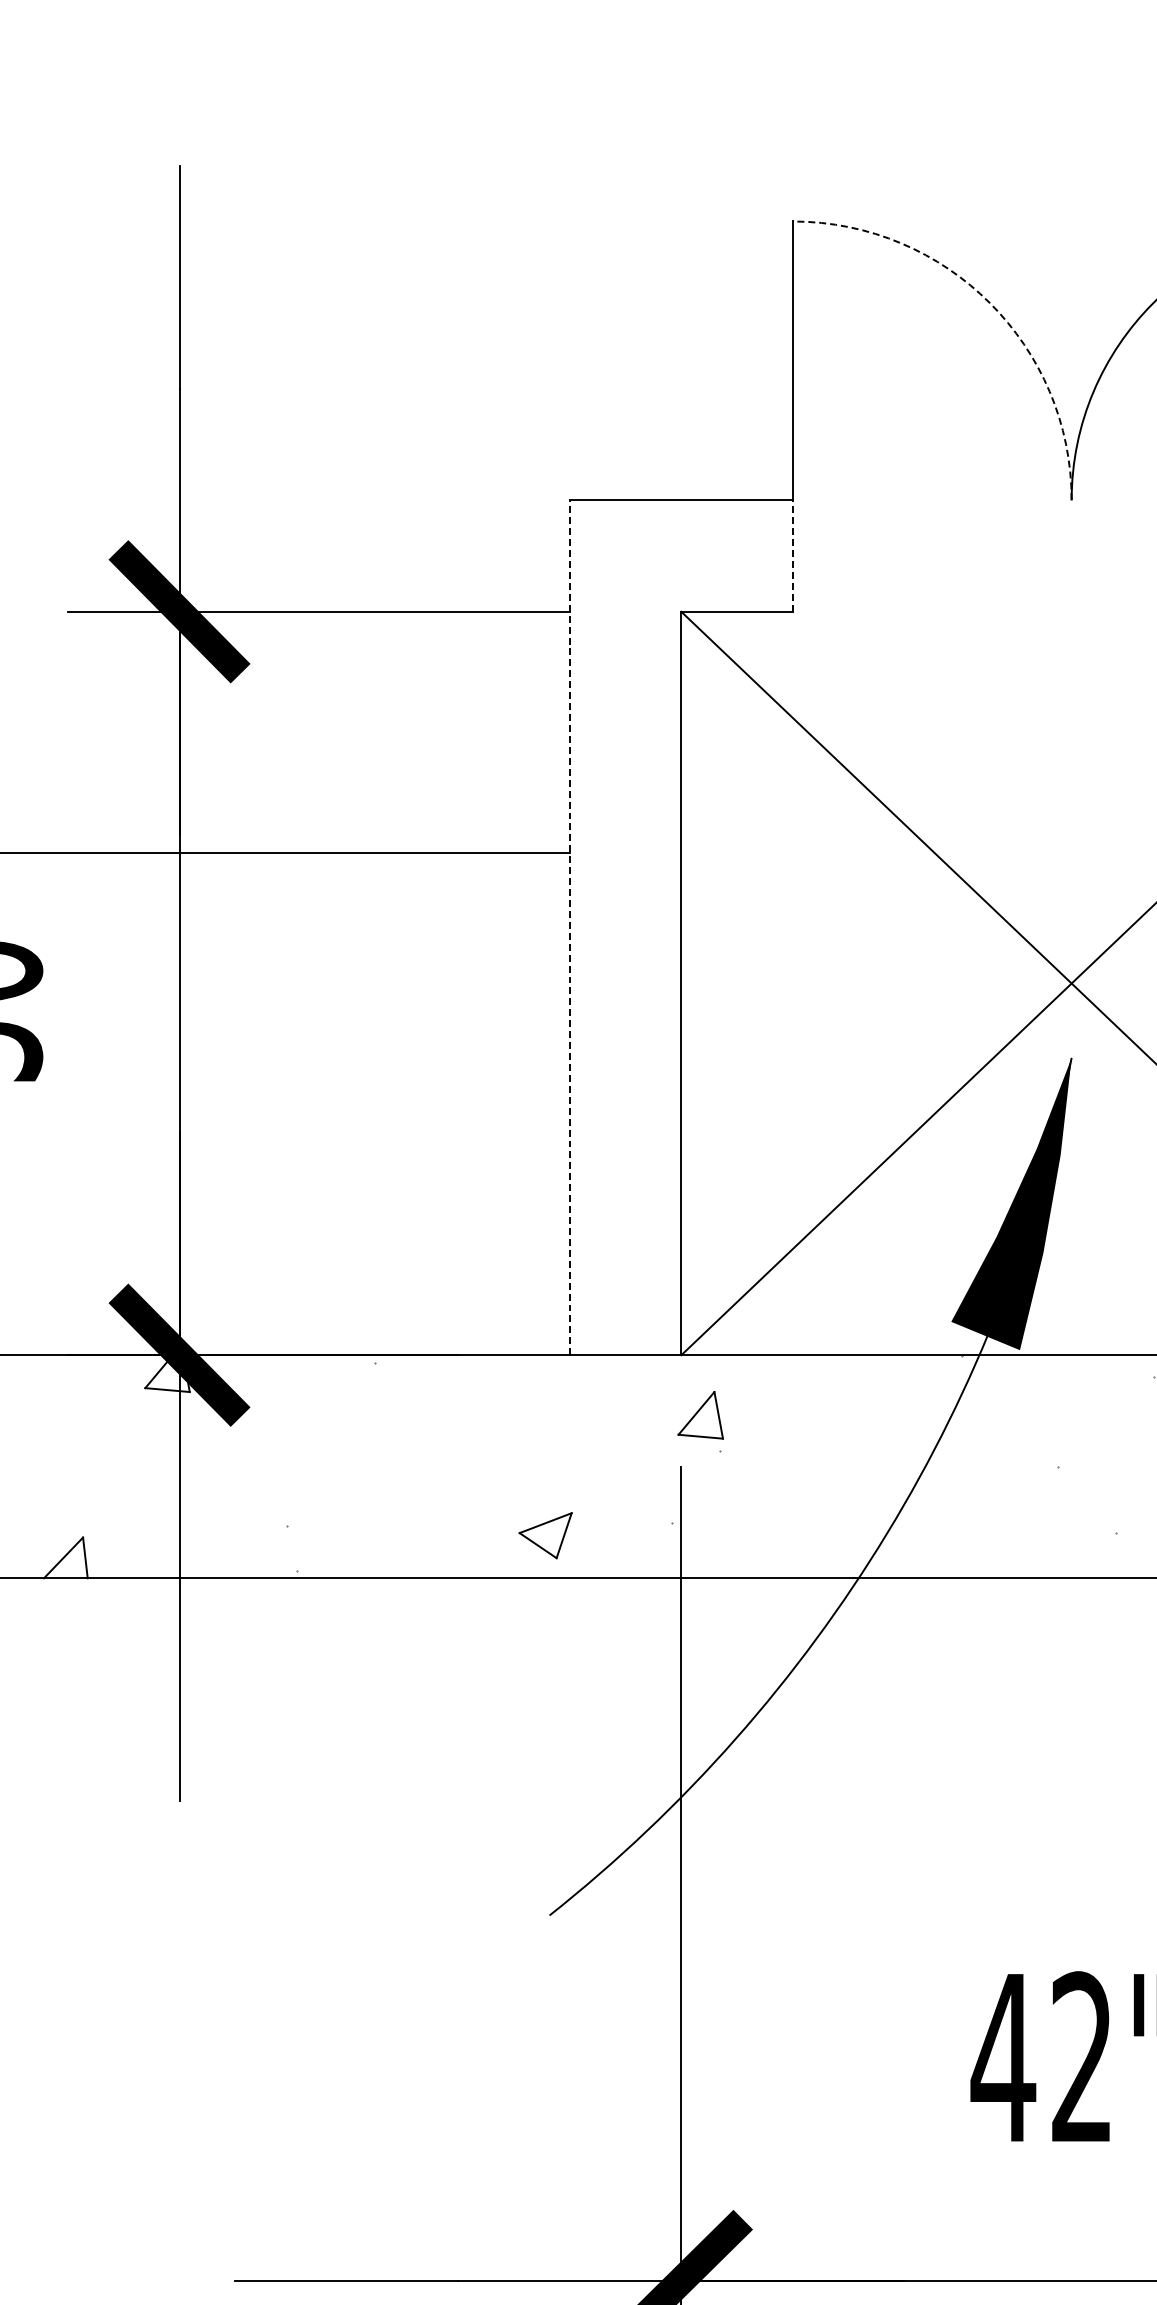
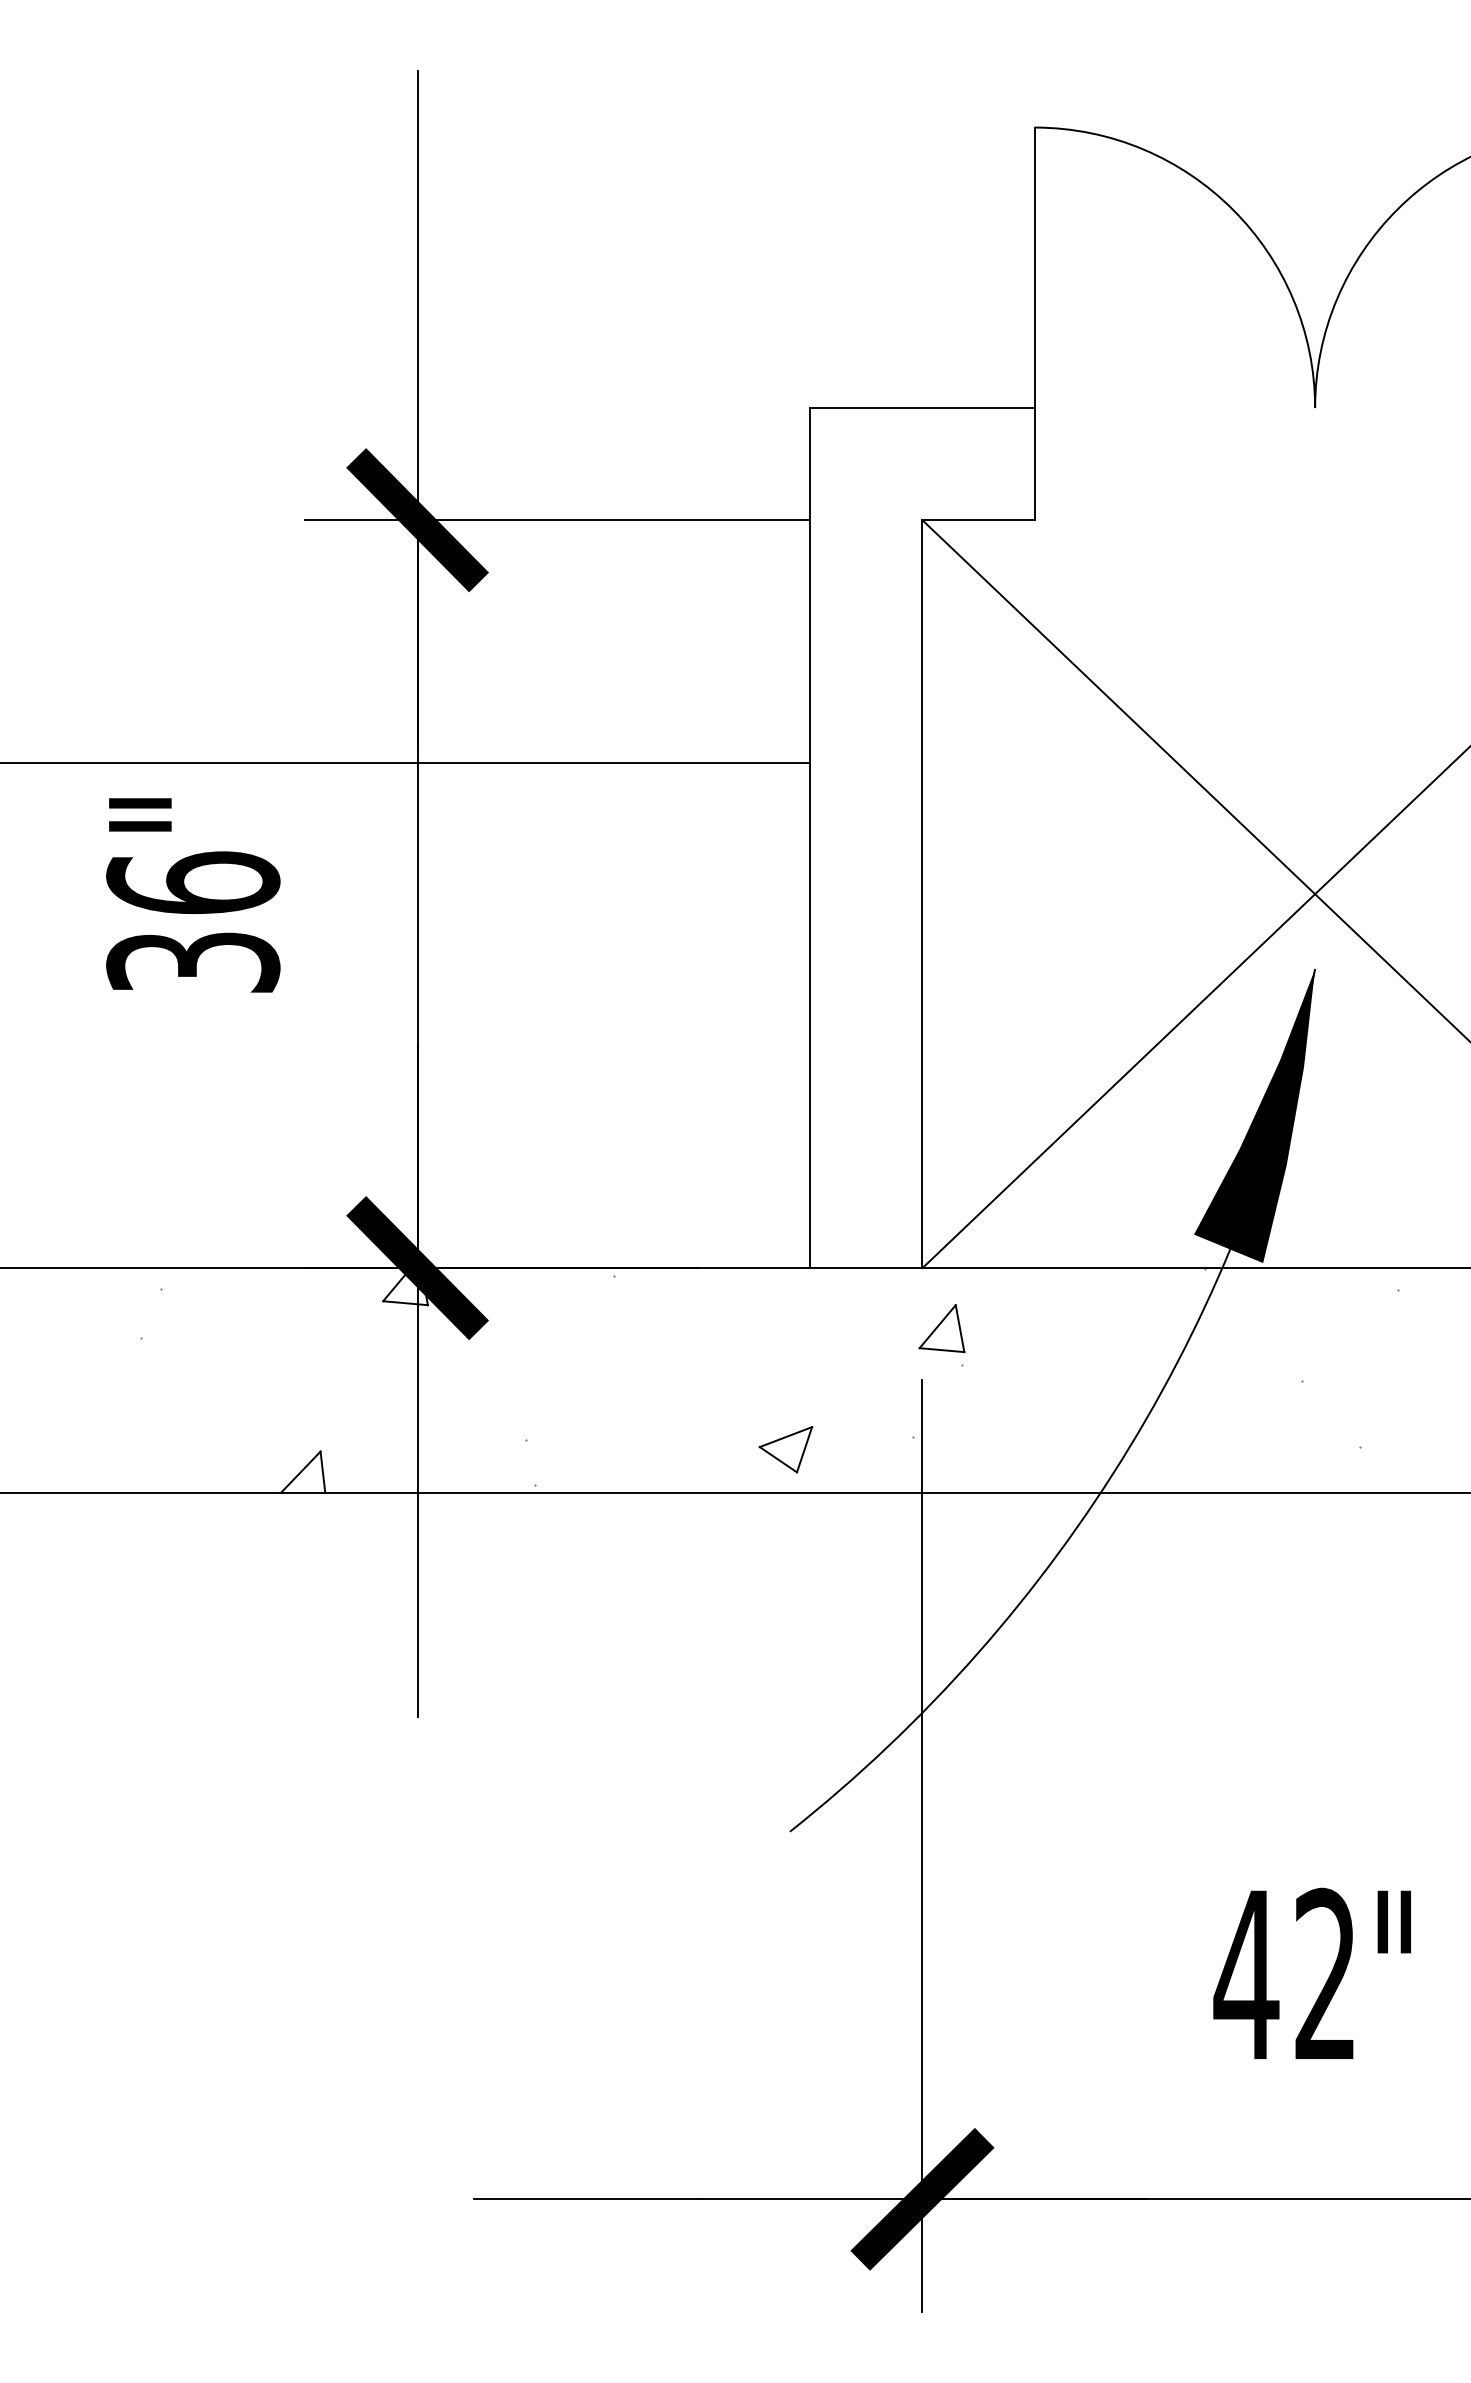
arc: (989, 302) -> (1232, 209), dashed -> solid
line: (792, 555) -> (1034, 463), dashed -> solid
line: (570, 927) -> (810, 837), dashed -> solid

